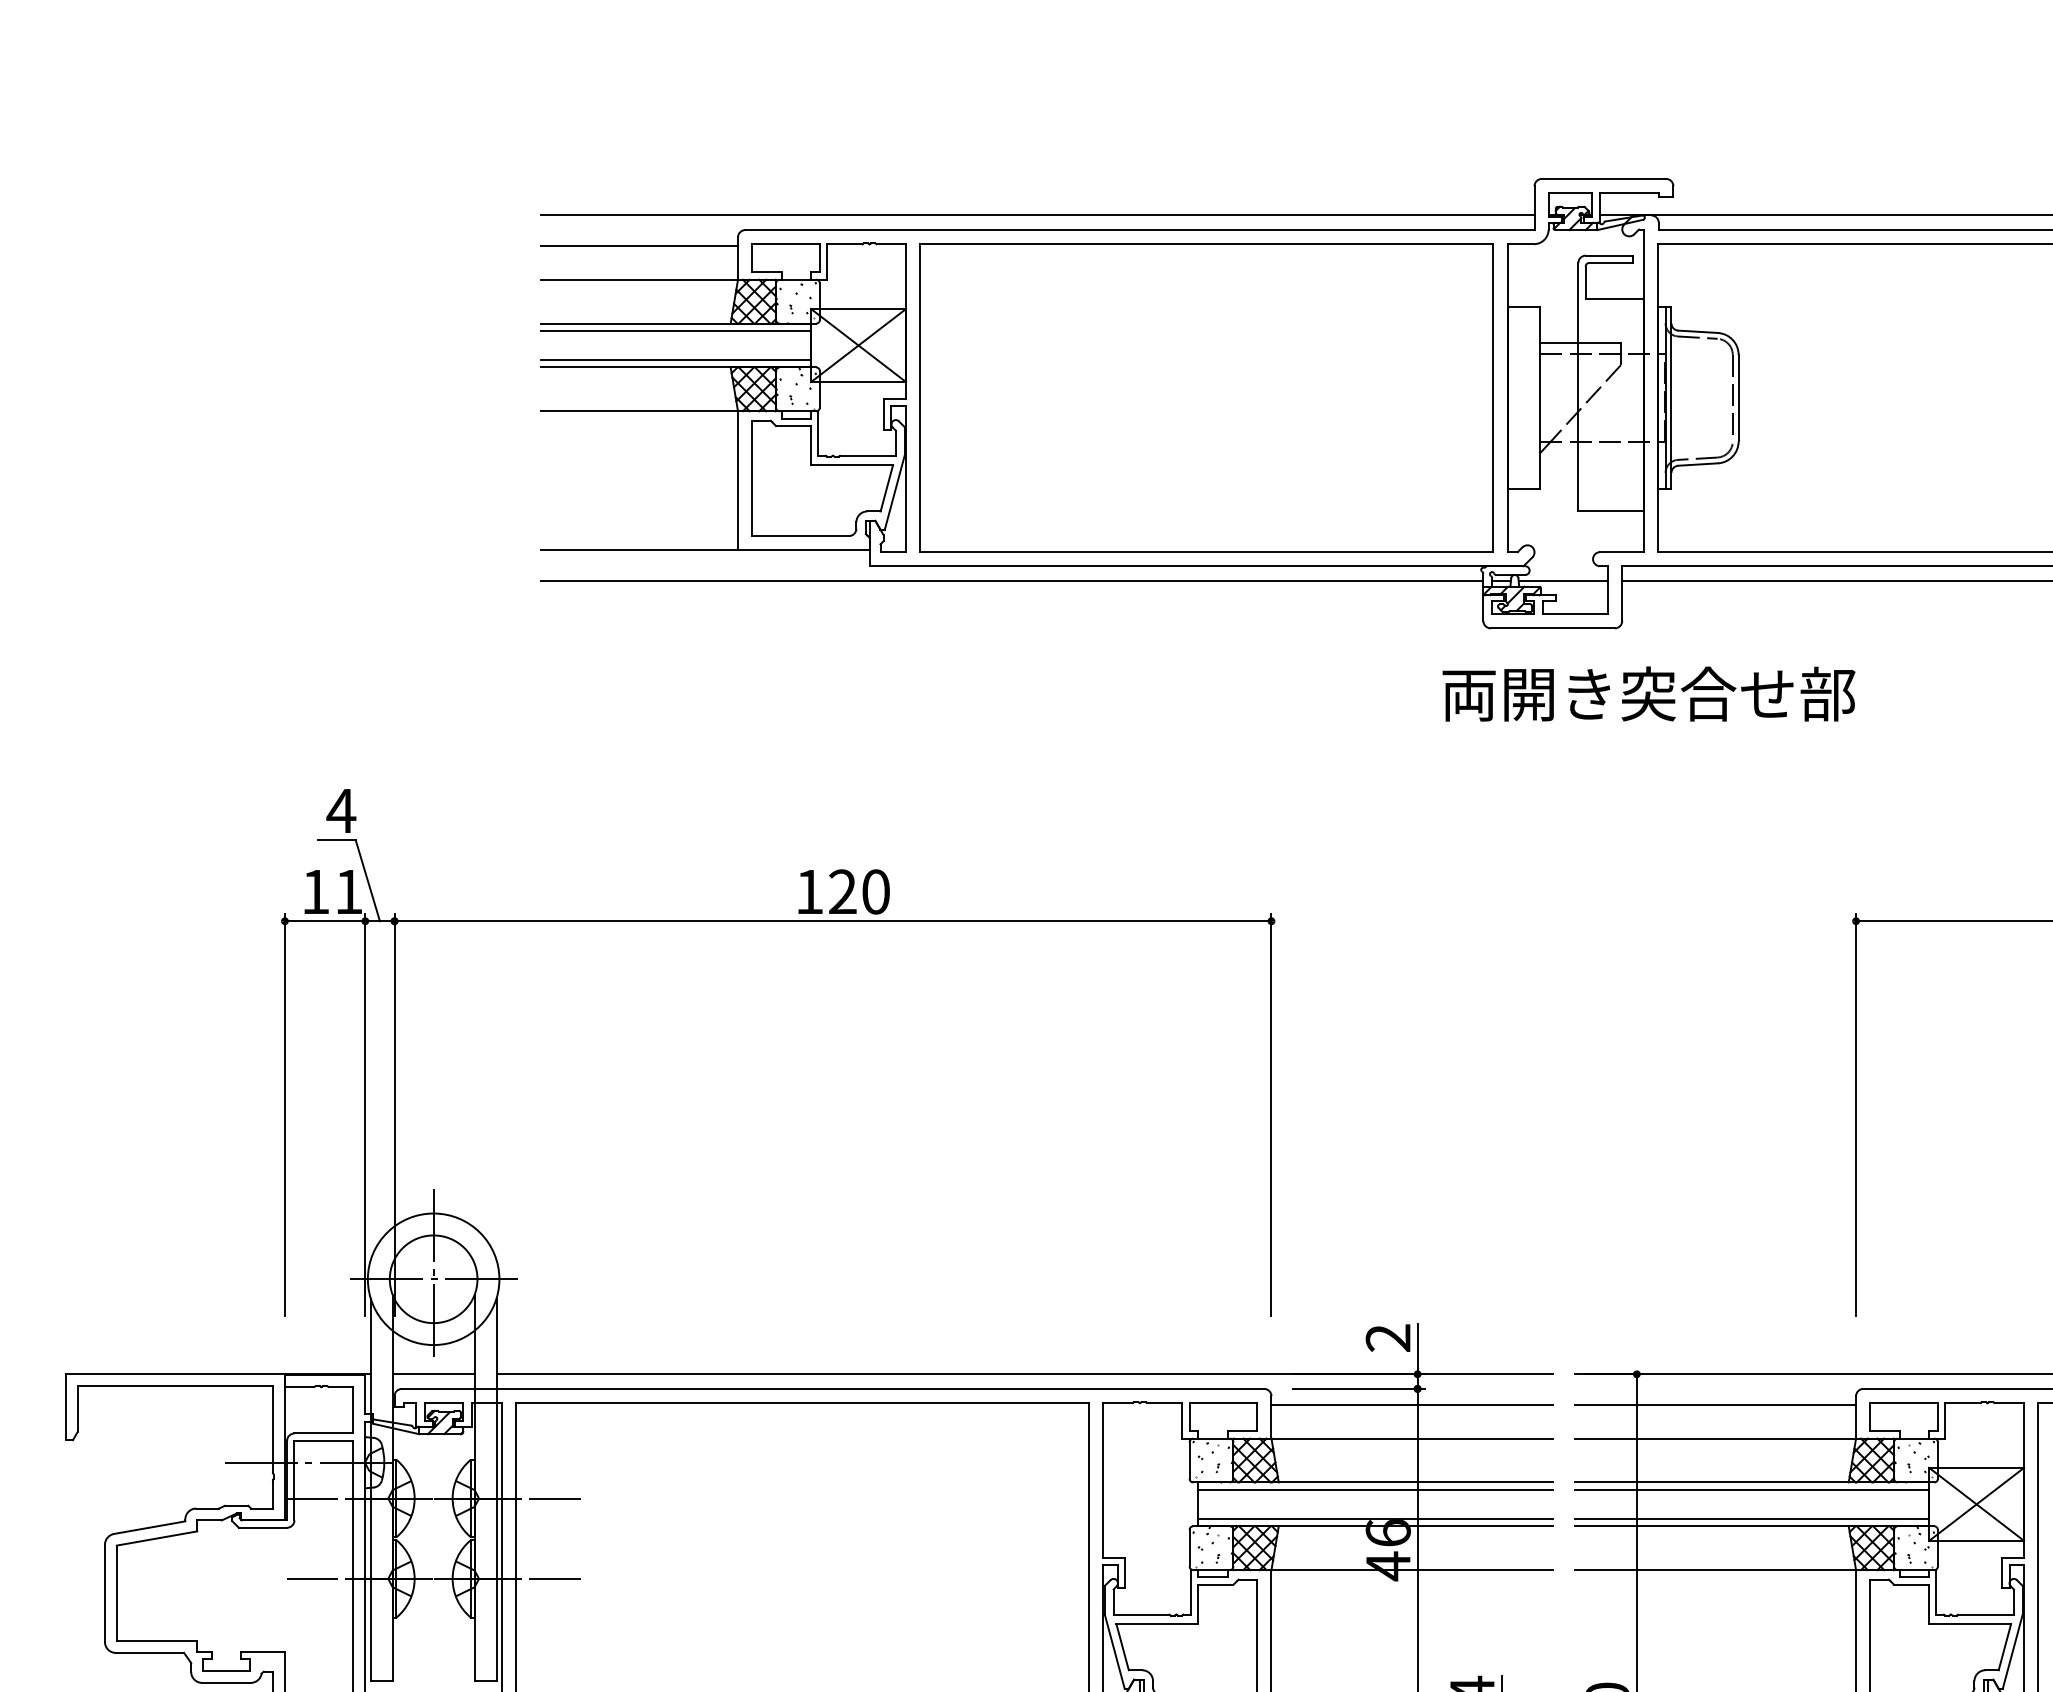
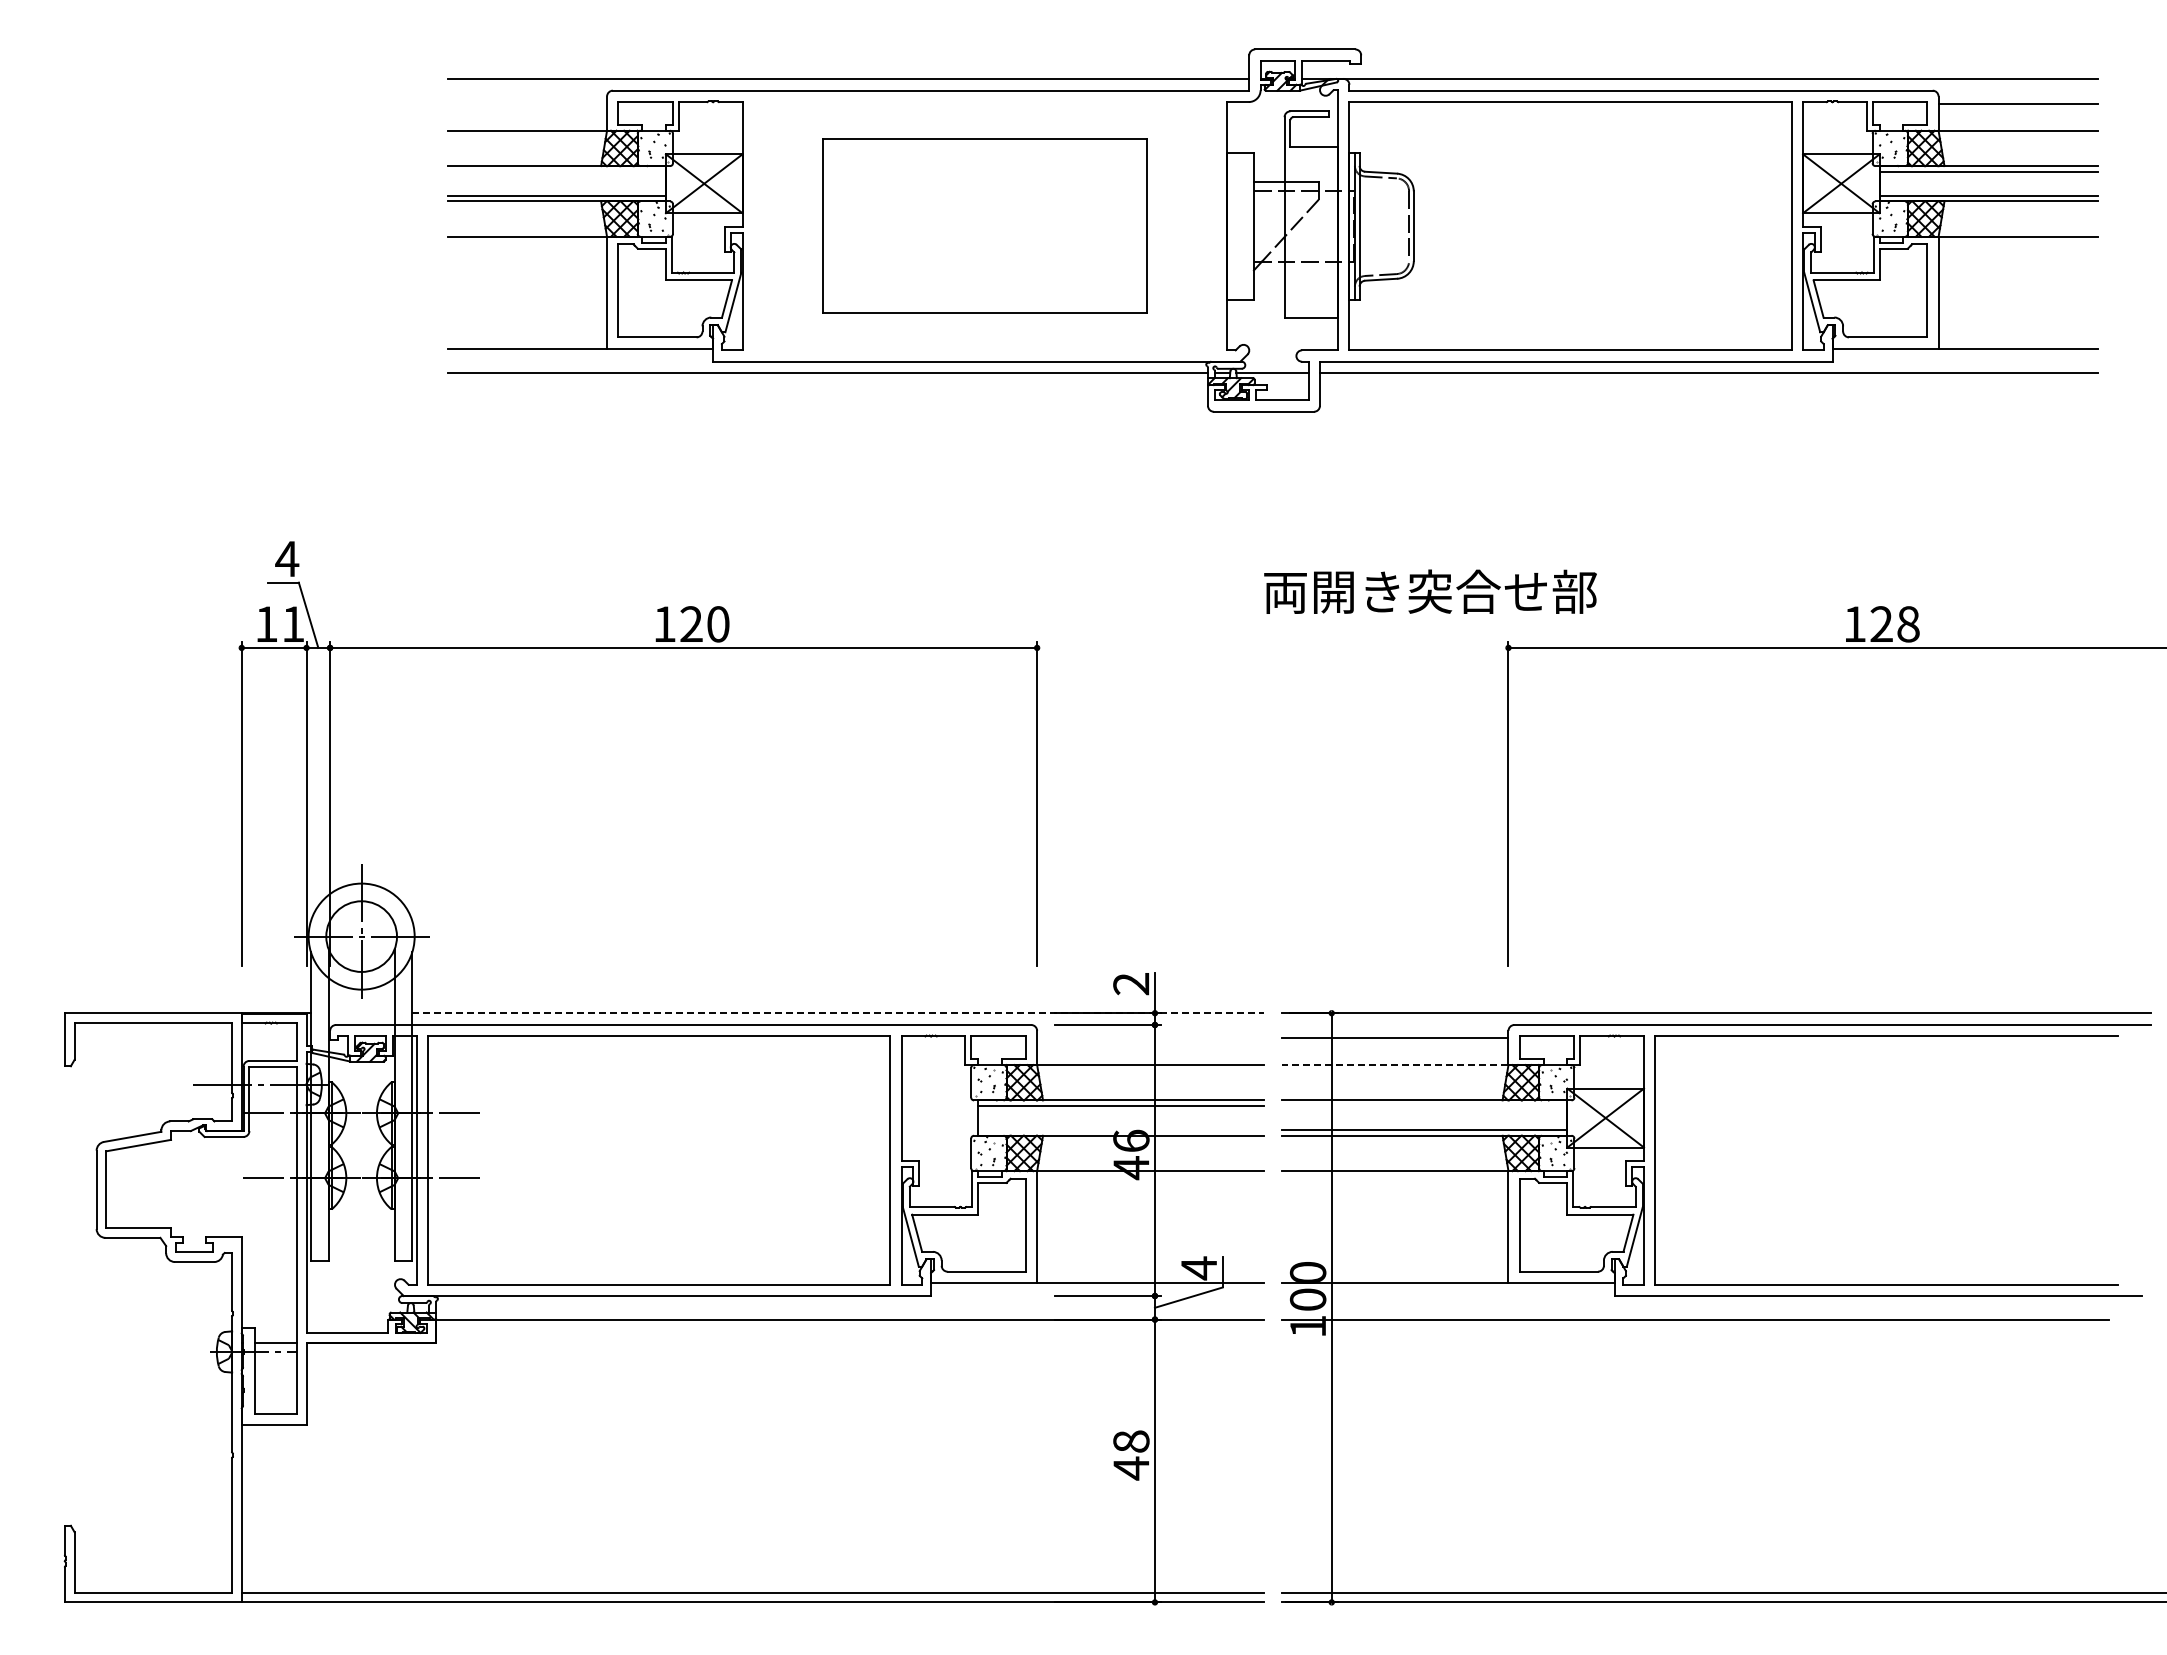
line: (639, 245) -> (527, 103), removed
line: (675, 331) -> (556, 172), removed
part: (1206, 397) -> (984, 225), size x0.7
text: (1648, 693) -> (1430, 591), moved
line: (433, 1374) -> (361, 1013), removed
line: (1025, 1374) -> (838, 1013), solid -> dashed
line: (1412, 1404) -> (1150, 1037), removed
line: (1714, 1439) -> (1394, 1065), solid -> dashed
line: (1751, 1489) -> (1424, 1106), removed
line: (1374, 1518) -> (1120, 1129), removed

